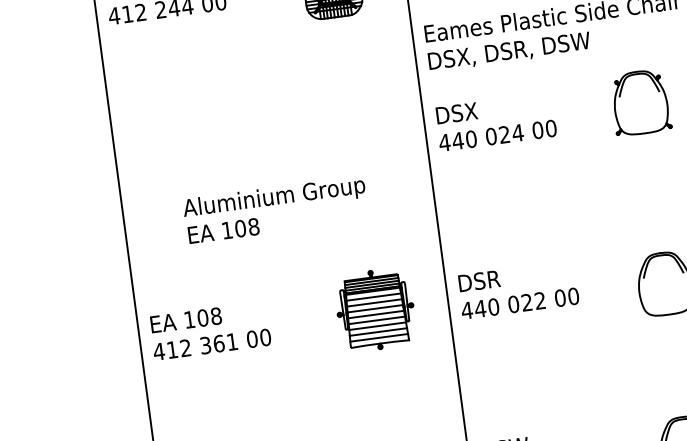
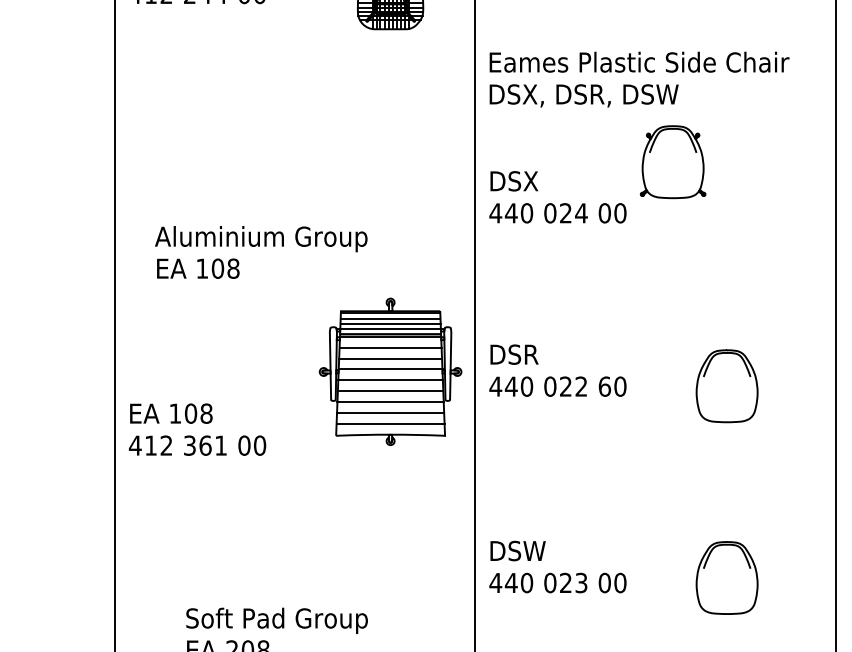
part: (640, 102) -> (672, 162), moved
text: (495, 122) -> (557, 197), moved
text: (275, 209) -> (261, 252), moved
text: (560, 298) -> (604, 386), 00 -> 60
part: (375, 309) -> (390, 371), size x1.6
text: (210, 330) -> (197, 429), moved

